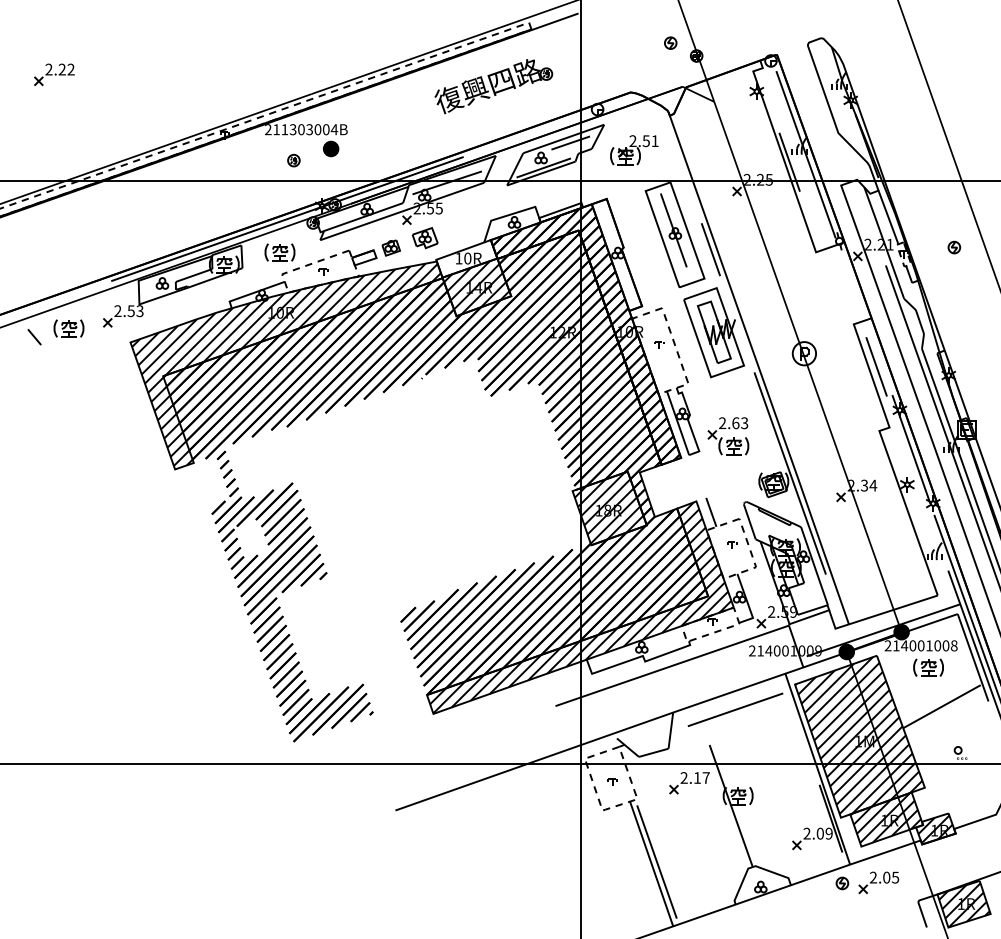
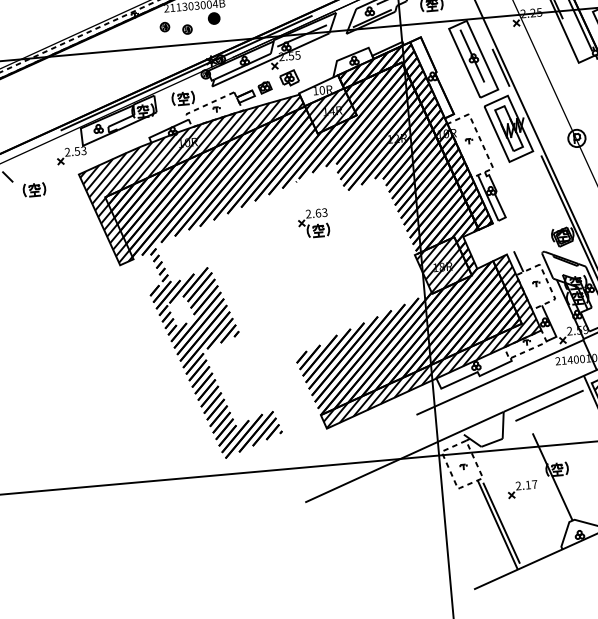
part: (263, 154) -> (164, 27), added
part: (68, 328) -> (34, 189), moved
part: (728, 436) -> (313, 223), moved
part: (689, 783) -> (522, 489), moved

